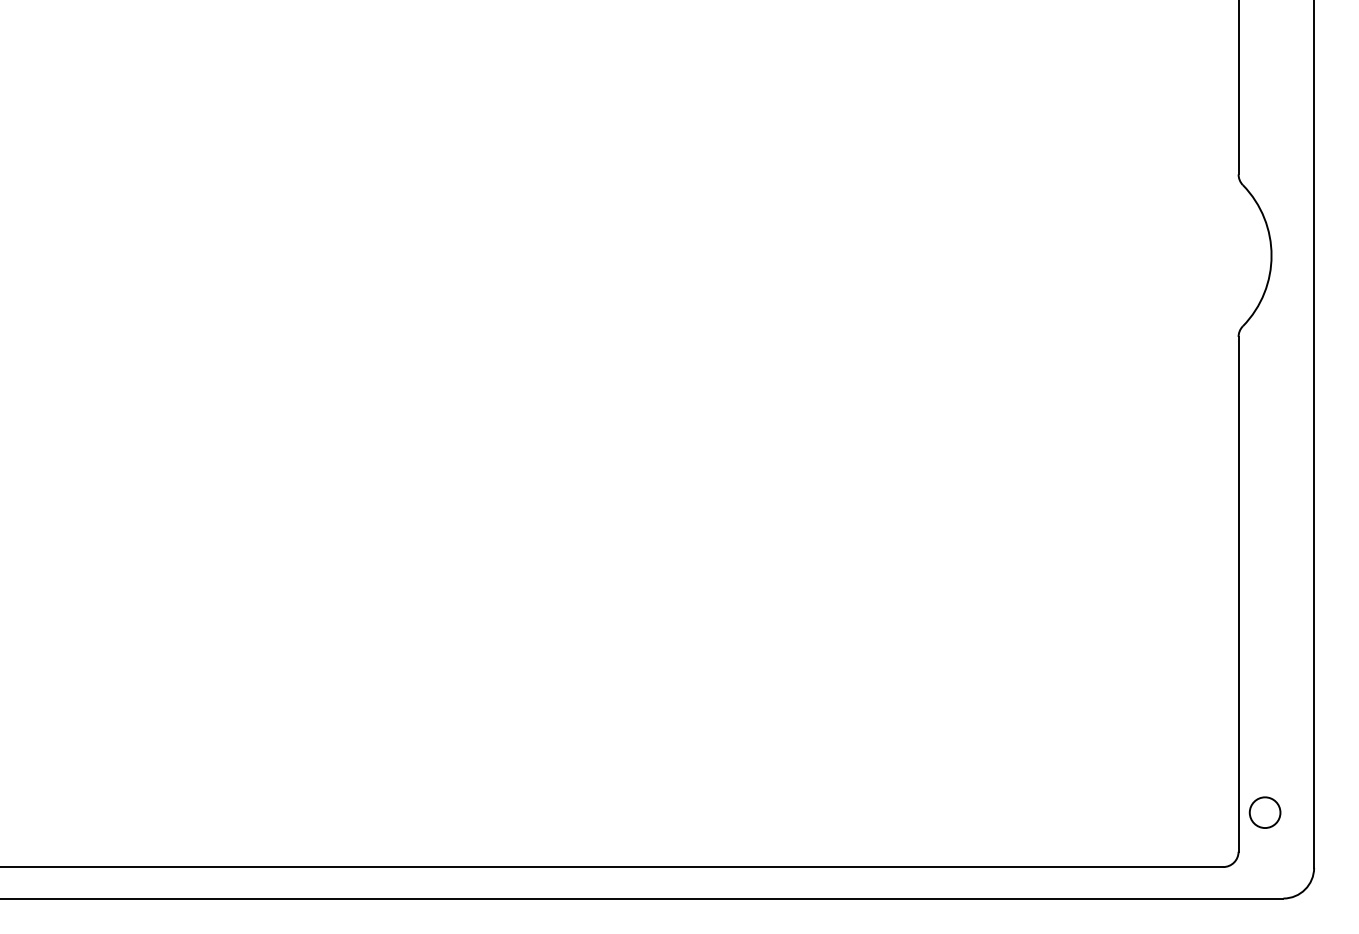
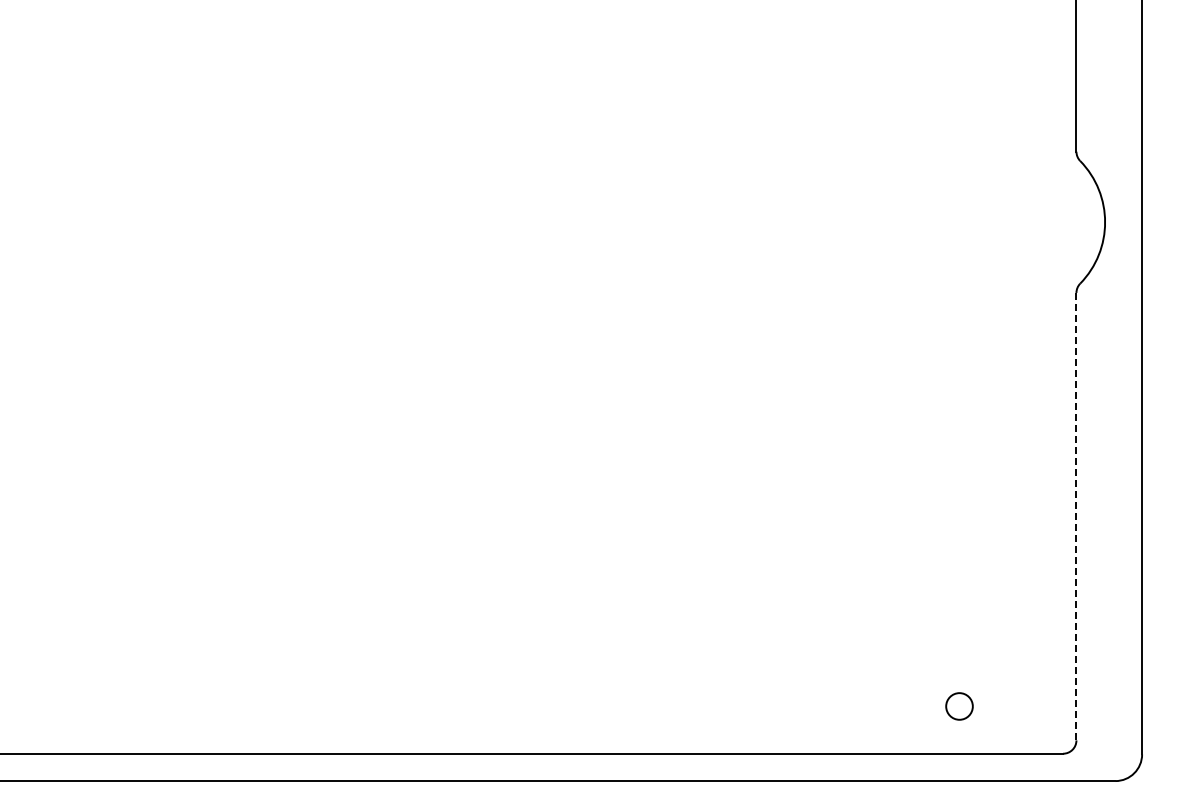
line: (1238, 594) -> (1076, 516), solid -> dashed
circle: (1265, 812) -> (959, 706), moved

